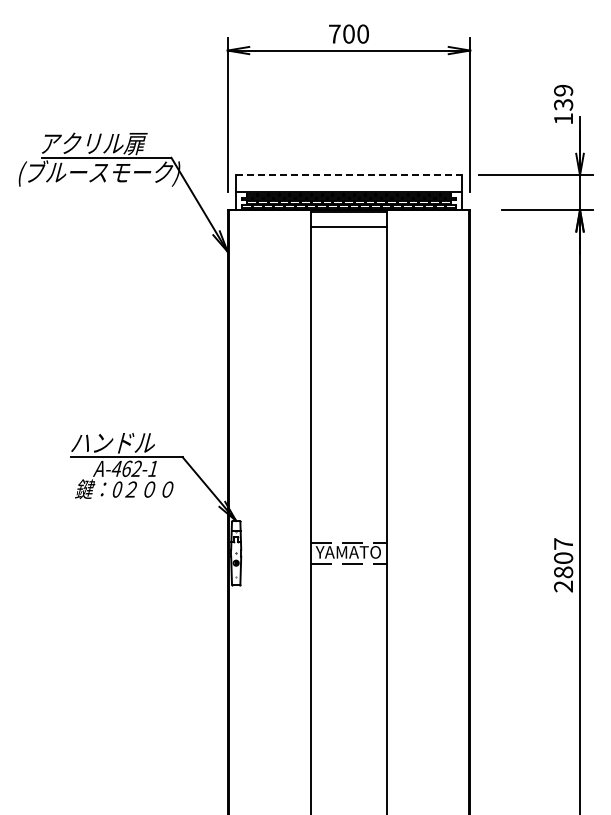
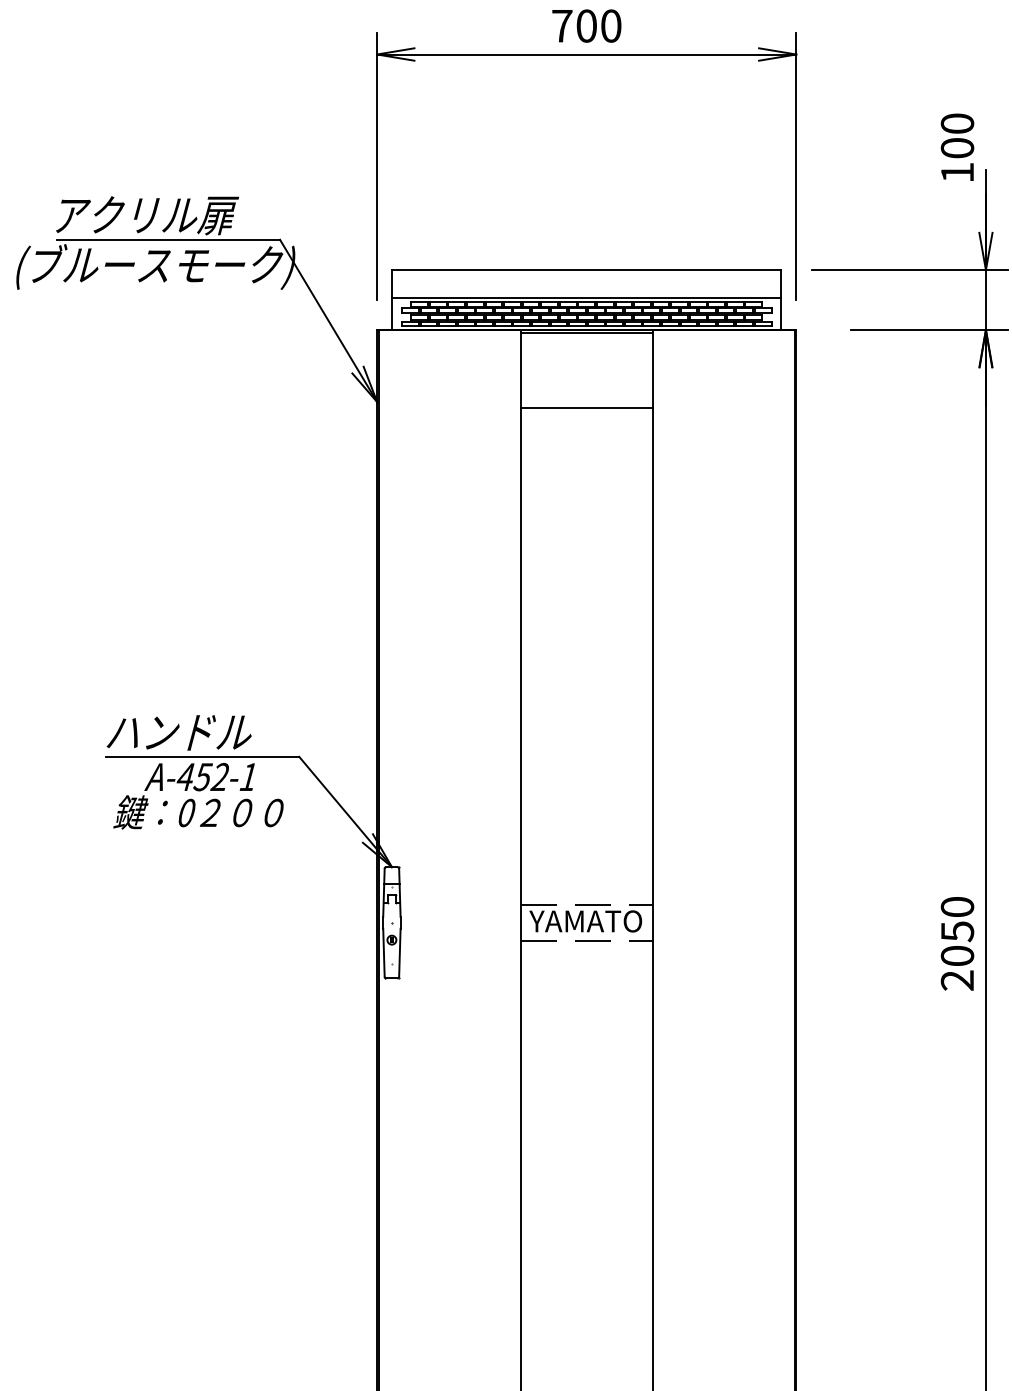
text: (563, 97) -> (957, 135), 139 -> 100
line: (348, 175) -> (585, 270), dashed -> solid
line: (348, 227) -> (585, 408), moved
text: (126, 468) -> (202, 776), A-462-1 -> A-452-1
text: (563, 558) -> (957, 932), 2807 -> 2050

